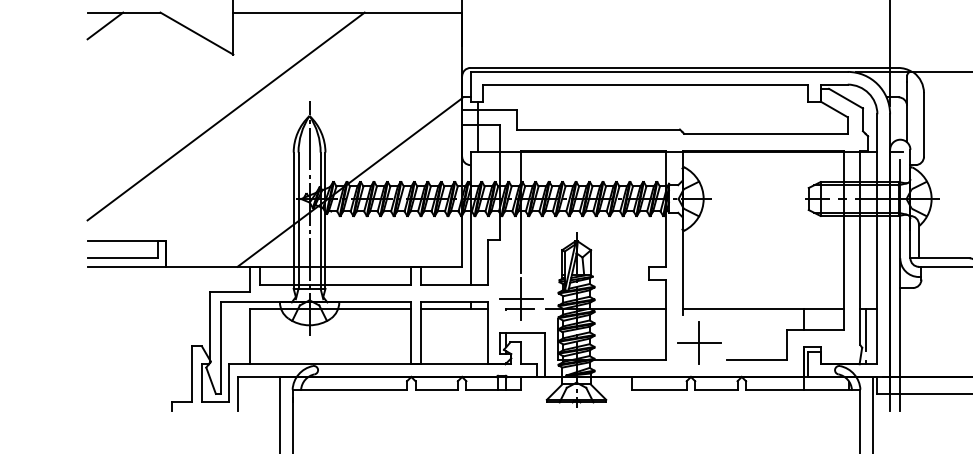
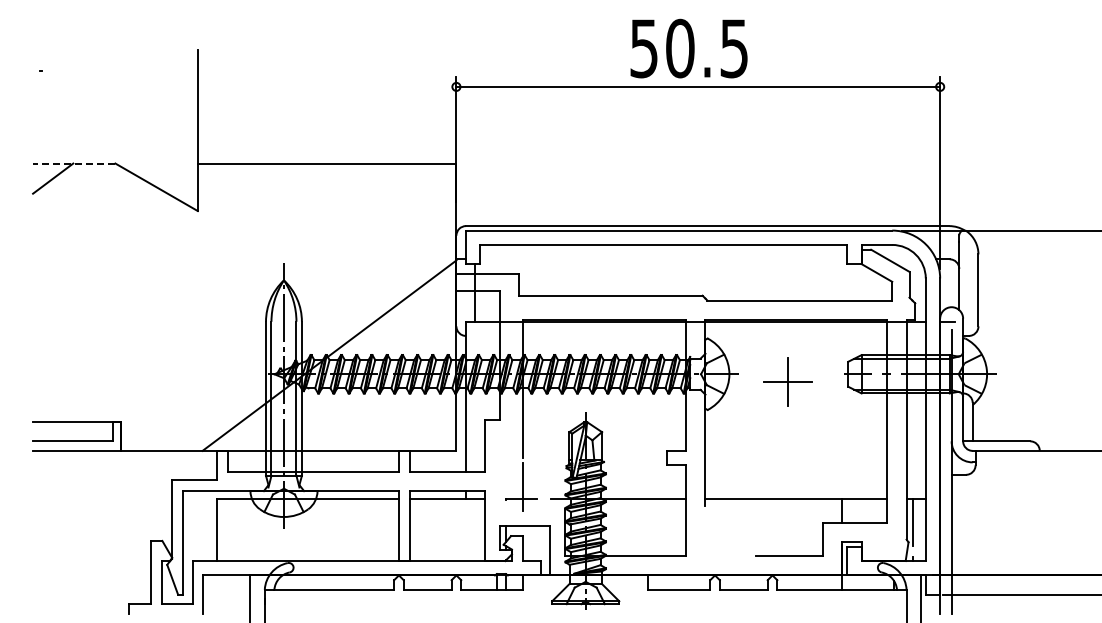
line: (123, 12) -> (73, 163), solid -> dashed
line: (226, 116) -> (189, 280), removed
line: (521, 299) -> (523, 487), removed
part: (699, 342) -> (787, 381), moved

